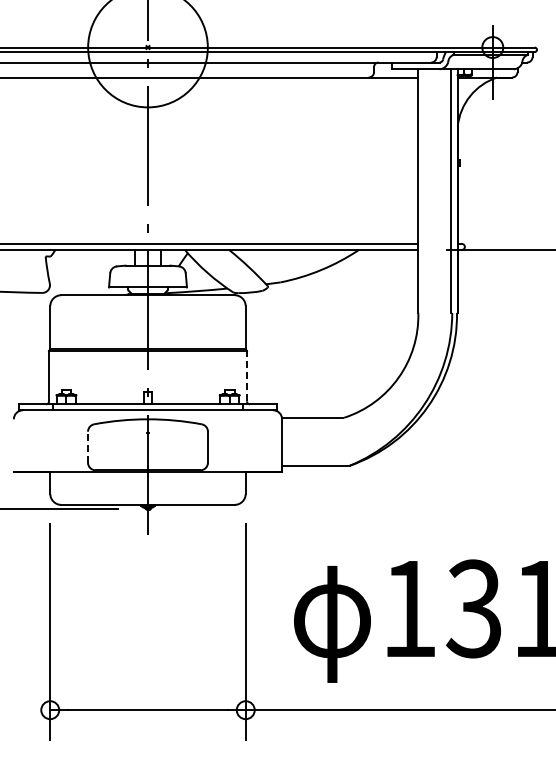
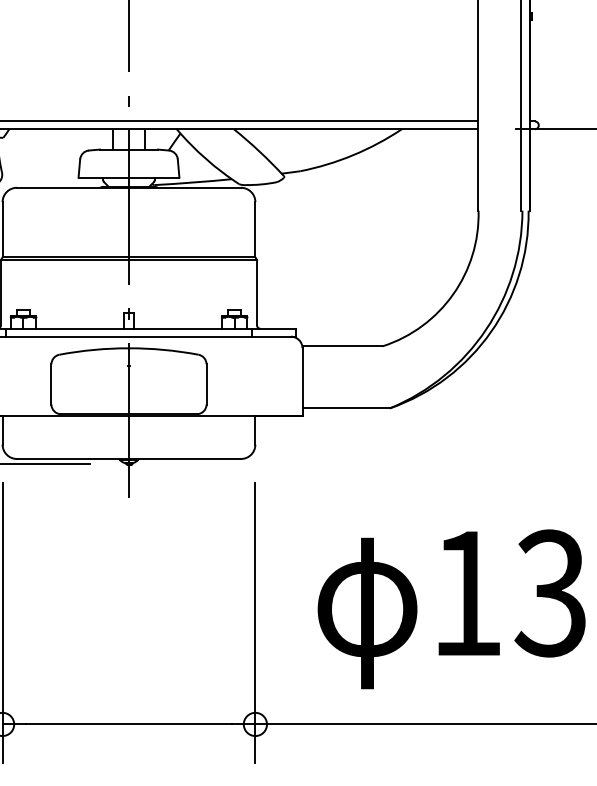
line: (246, 375) -> (256, 291), dashed -> solid
line: (88, 447) -> (52, 384), dashed -> solid

